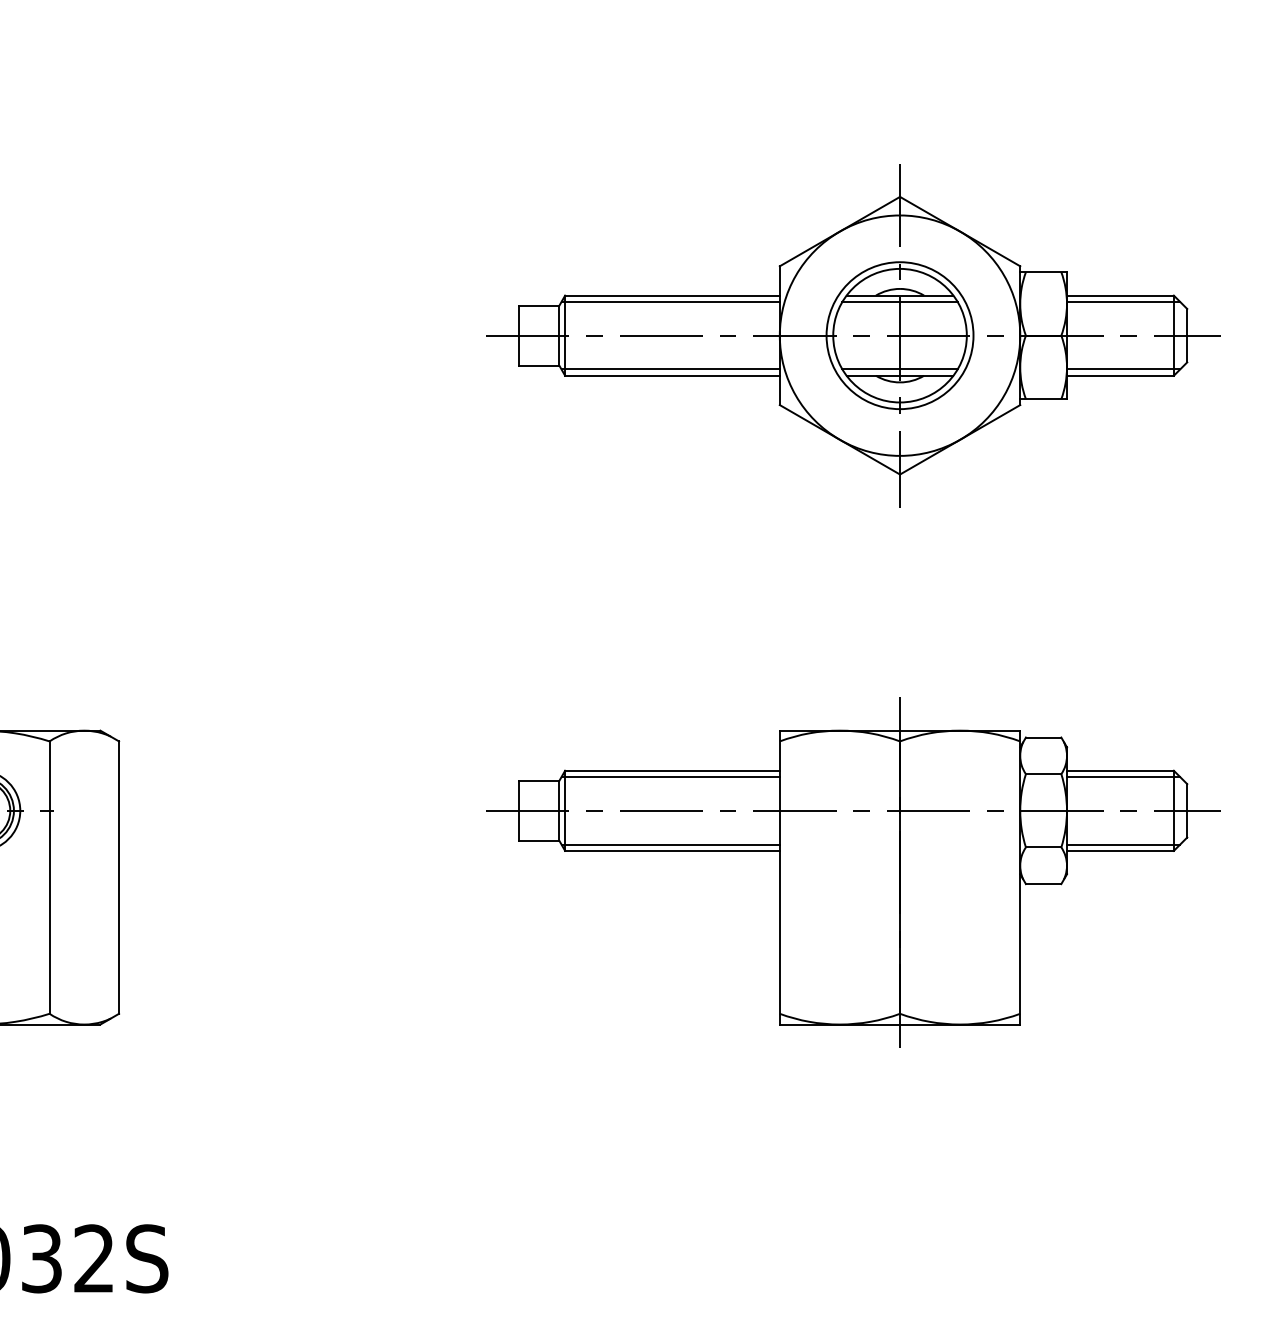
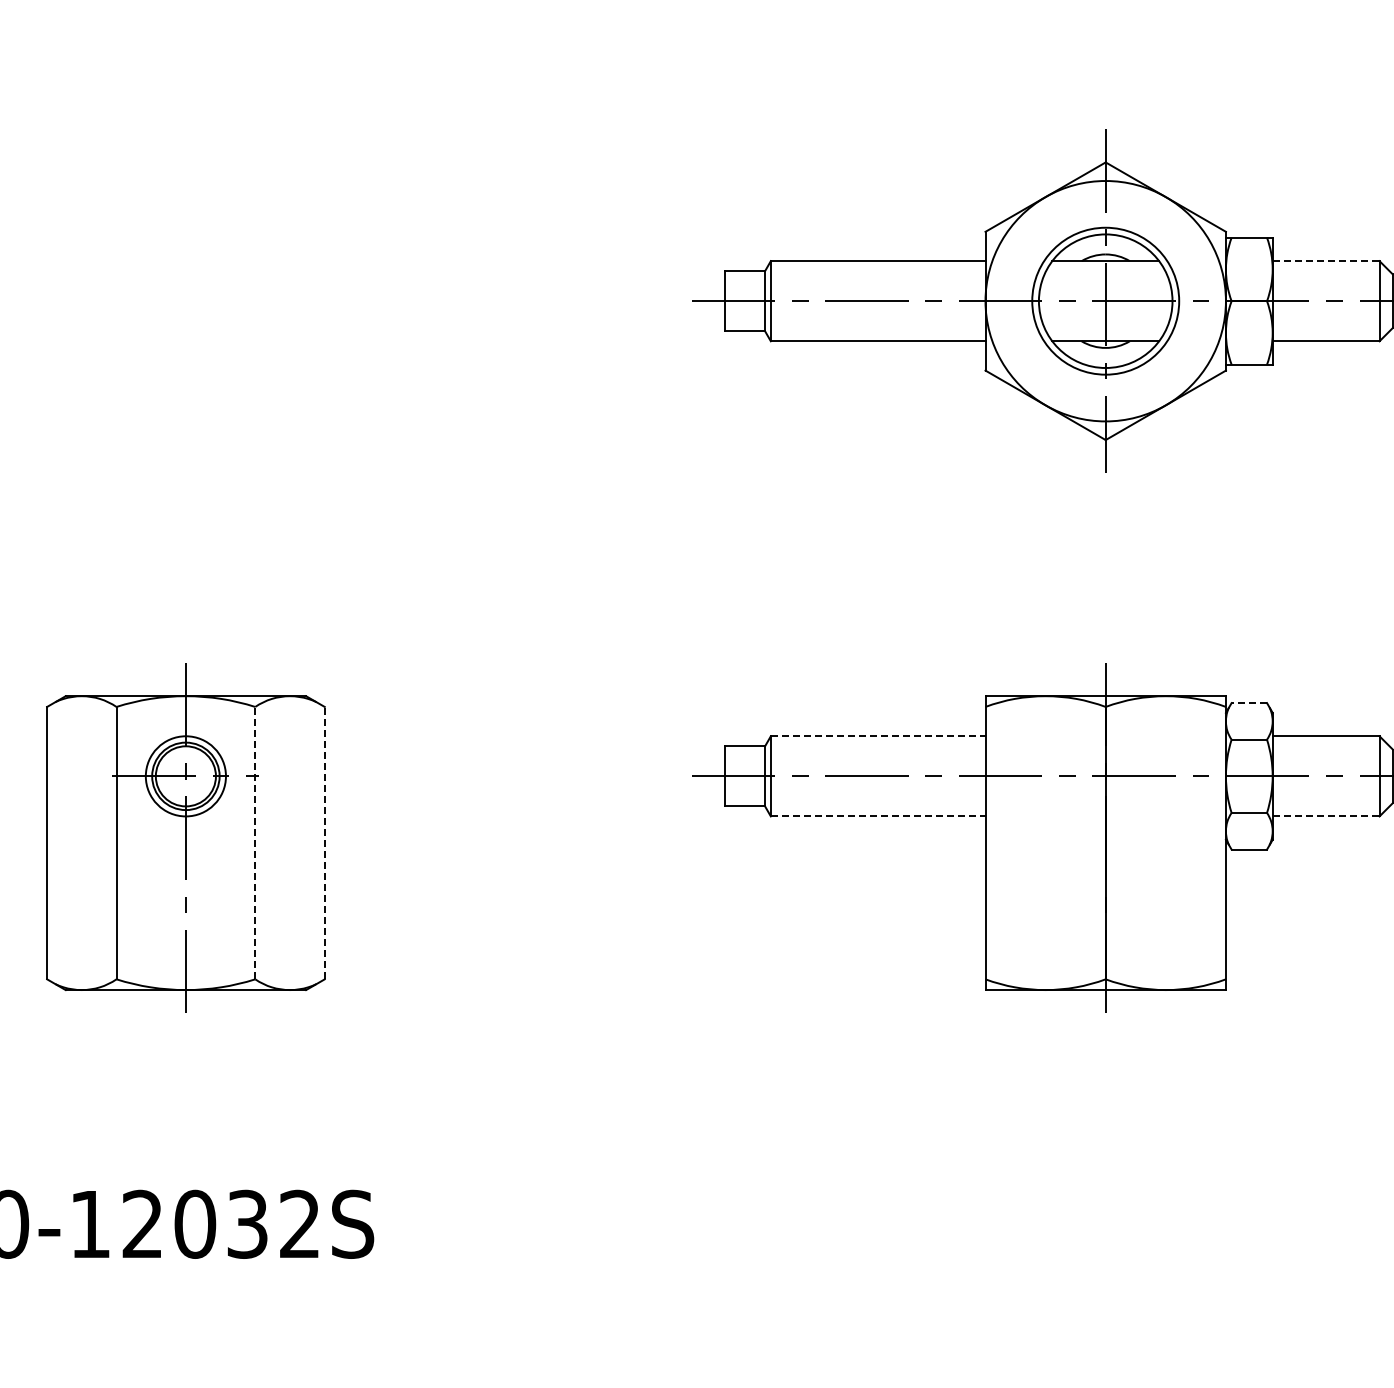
line: (1120, 295) -> (1326, 261), solid -> dashed
line: (670, 301) -> (876, 267), removed
line: (899, 301) -> (1105, 267), removed
line: (1122, 301) -> (1328, 267), removed
line: (670, 368) -> (876, 334), removed
line: (899, 368) -> (1105, 334), removed
line: (1122, 368) -> (1328, 334), removed
line: (1043, 737) -> (1249, 703), solid -> dashed
line: (672, 770) -> (878, 736), solid -> dashed
line: (670, 776) -> (876, 742), removed
line: (1122, 776) -> (1328, 742), removed
line: (670, 844) -> (876, 810), removed
line: (1122, 844) -> (1328, 810), removed
line: (672, 850) -> (878, 816), solid -> dashed
line: (1120, 850) -> (1326, 816), solid -> dashed
line: (49, 876) -> (255, 842), solid -> dashed
line: (118, 876) -> (324, 842), solid -> dashed

